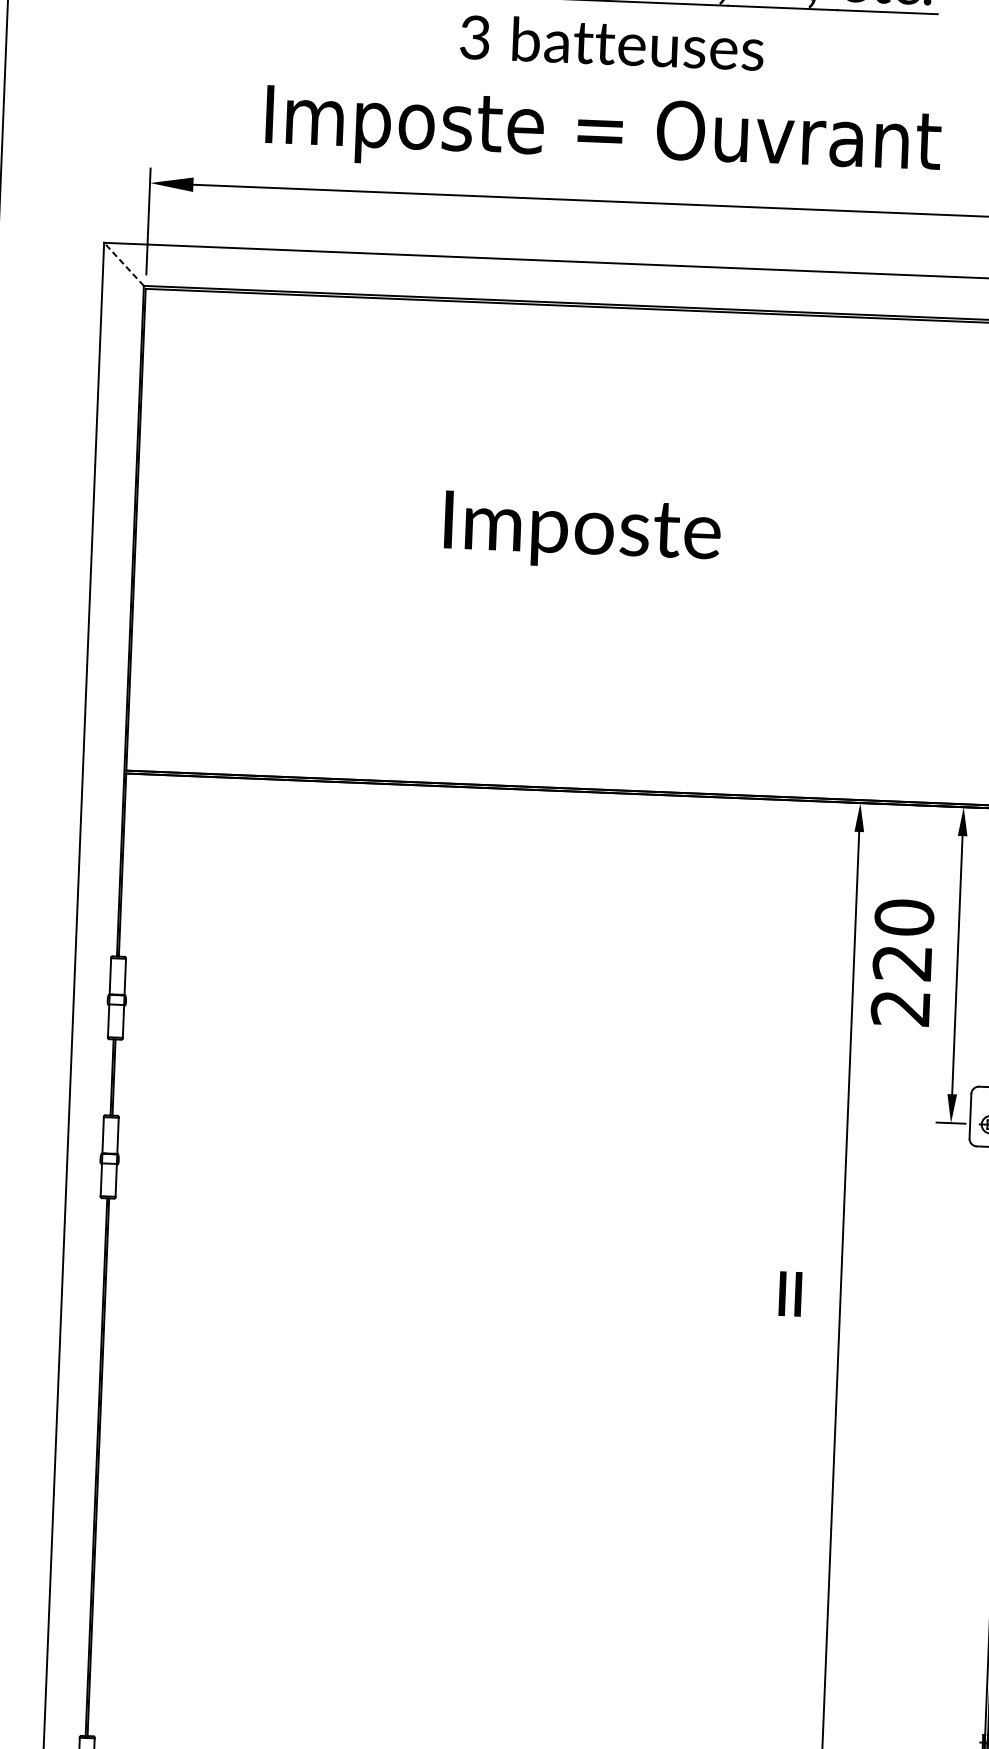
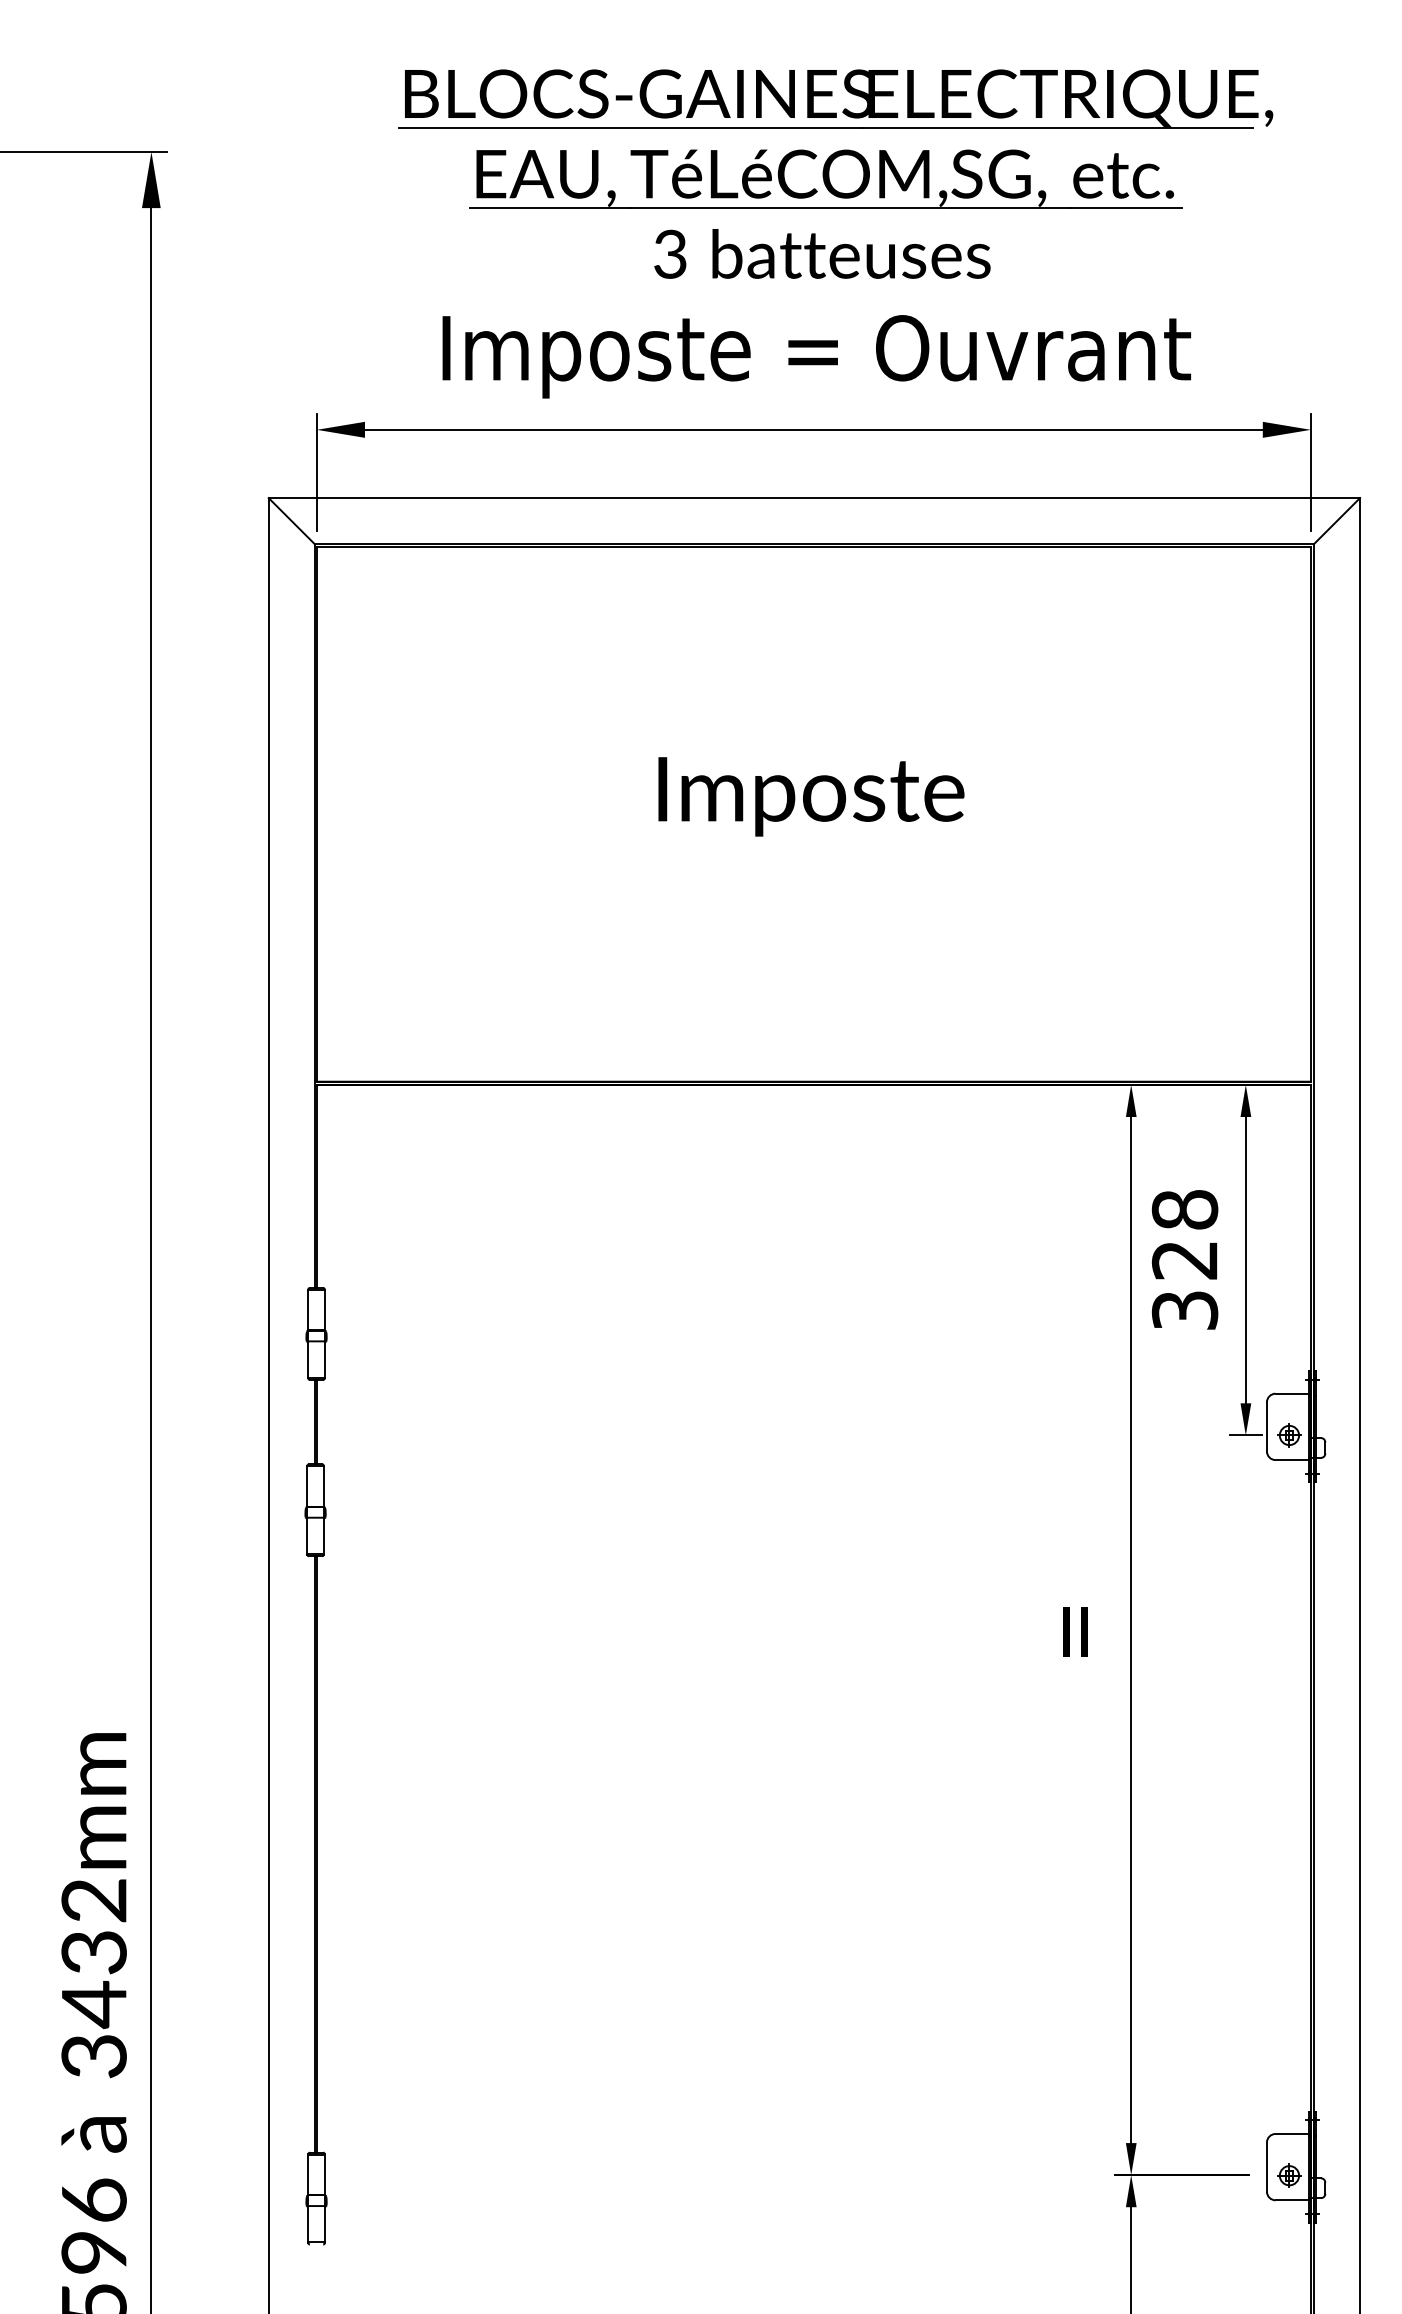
line: (123, 263) -> (291, 520), dashed -> solid
text: (903, 962) -> (1185, 1259), 220 -> 328

